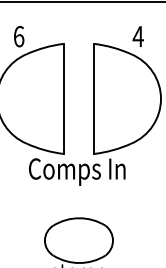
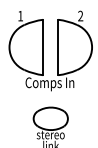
text: (18, 35) -> (20, 15), 6 -> 1
text: (137, 35) -> (80, 15), 4 -> 2

